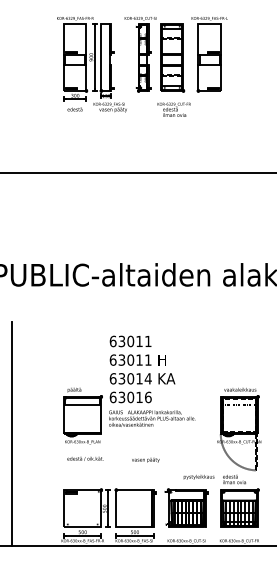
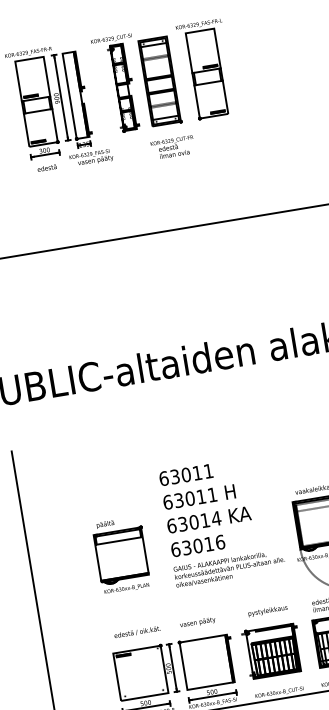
text: (152, 380) -> (222, 519), moved
text: (85, 458) -> (137, 631), moved
text: (145, 460) -> (197, 623), moved
text: (198, 477) -> (267, 611), moved

